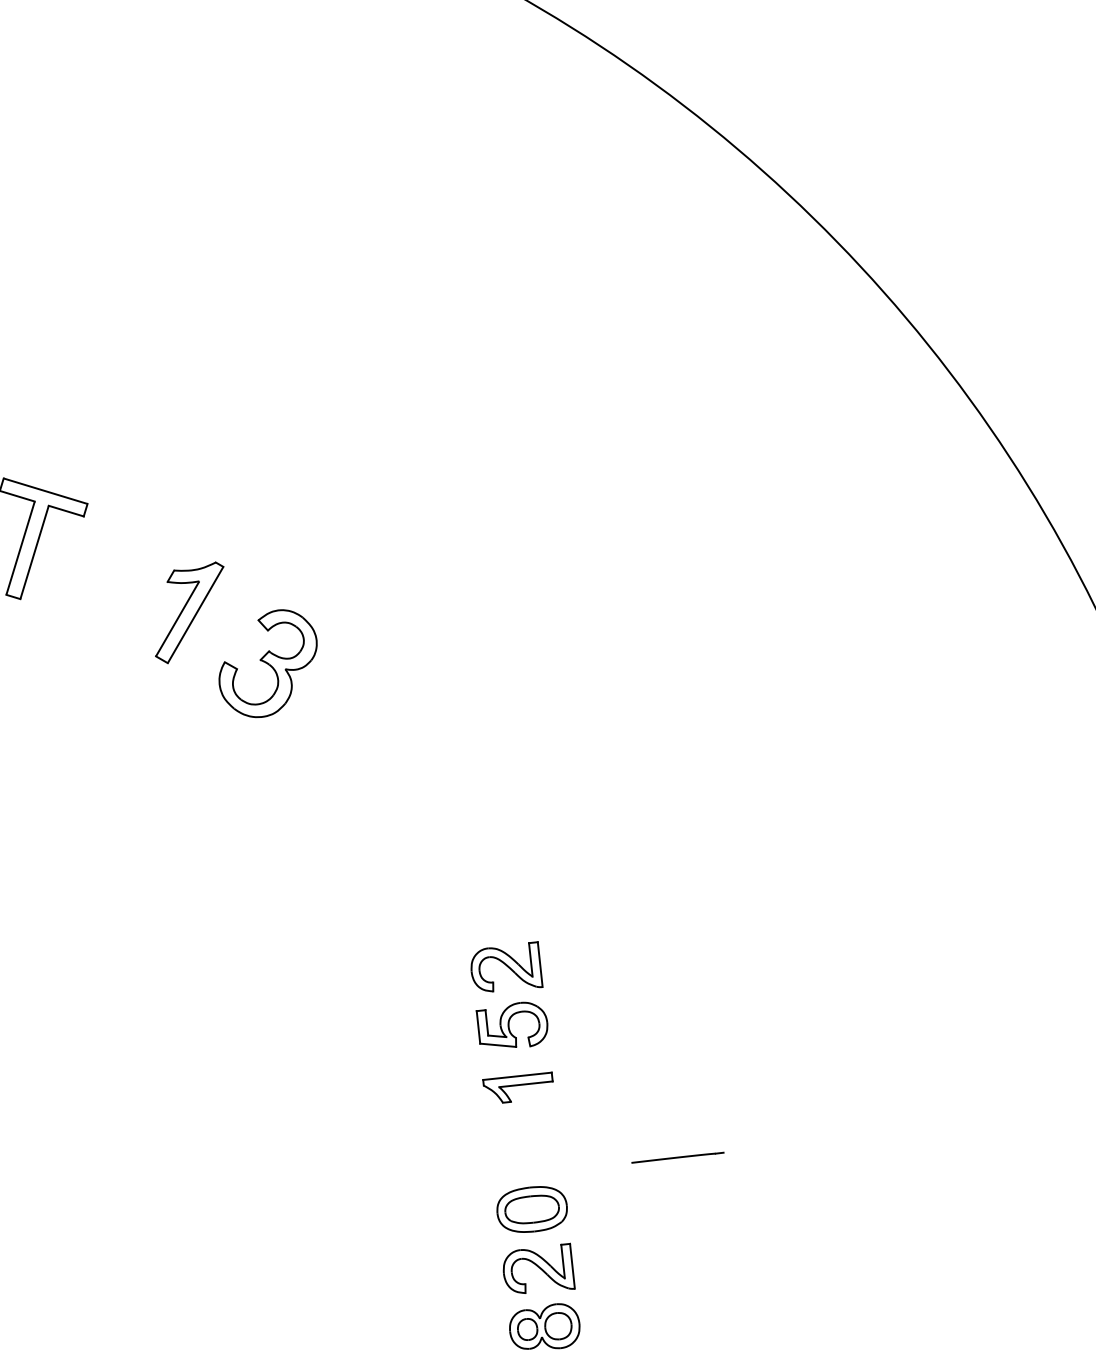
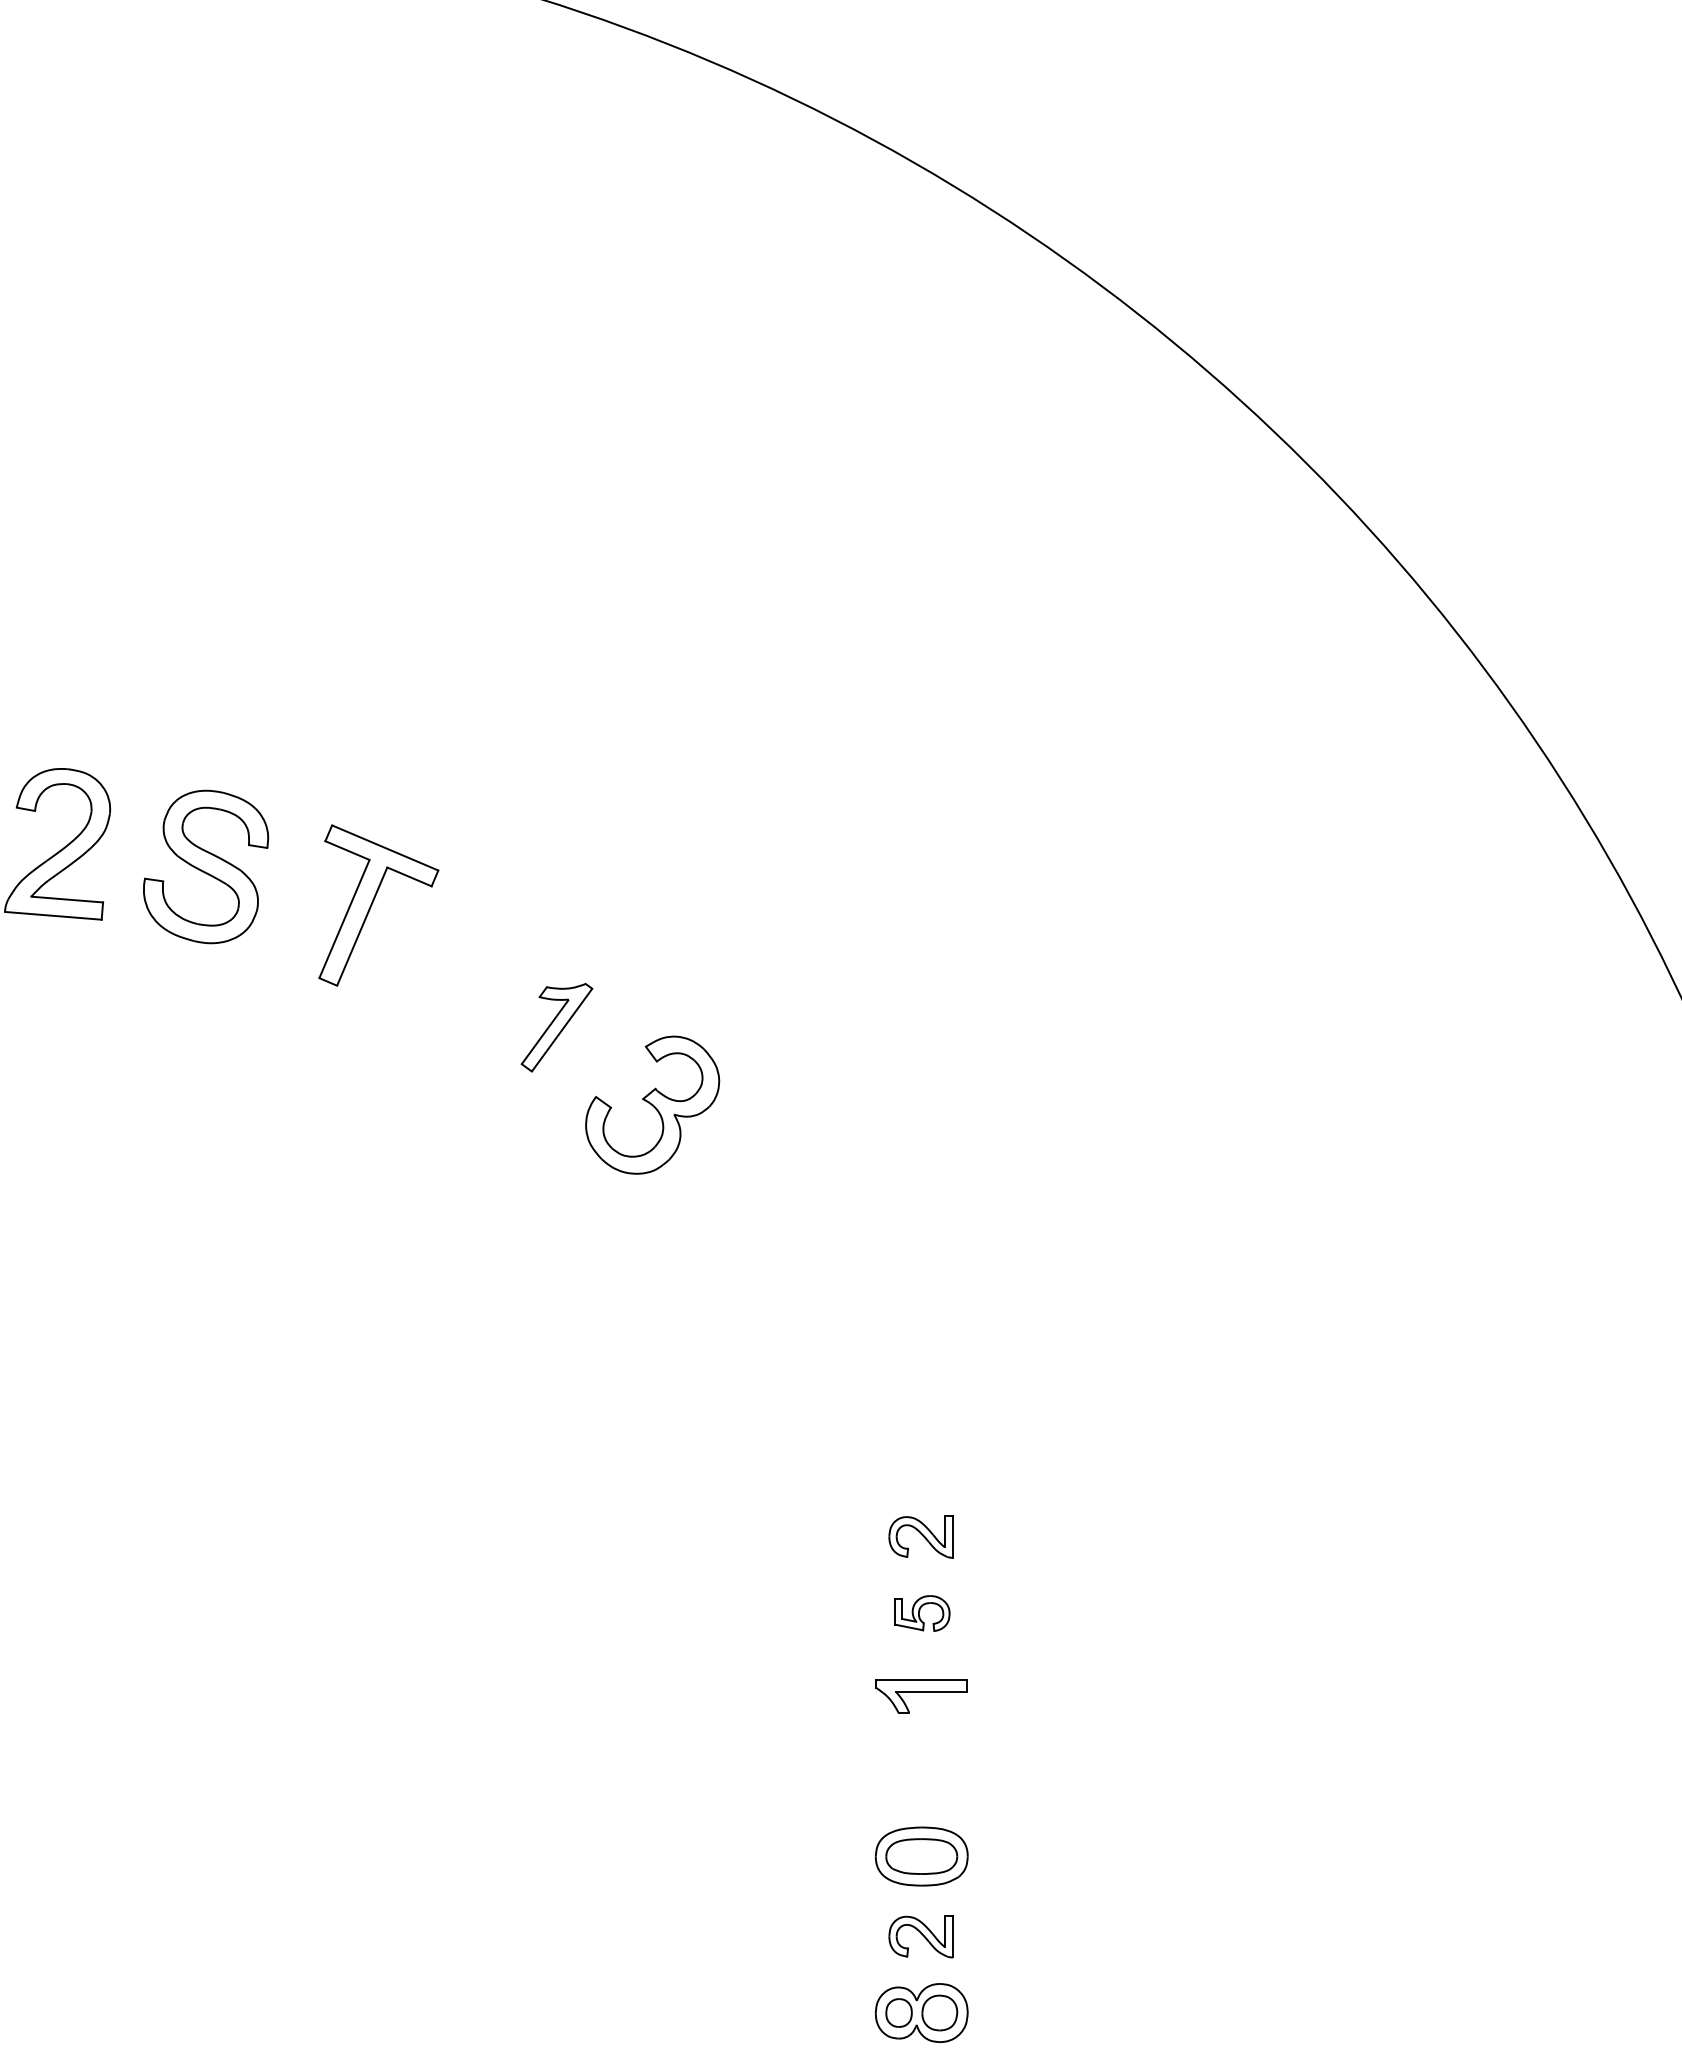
part: (189, 612) -> (556, 1027), size x0.7
part: (505, 967) -> (920, 1536), size x0.7
part: (513, 1025) -> (922, 1613), size x0.6
line: (677, 1157) -> (1119, 1808), removed
part: (537, 1269) -> (920, 1936), size x0.7

